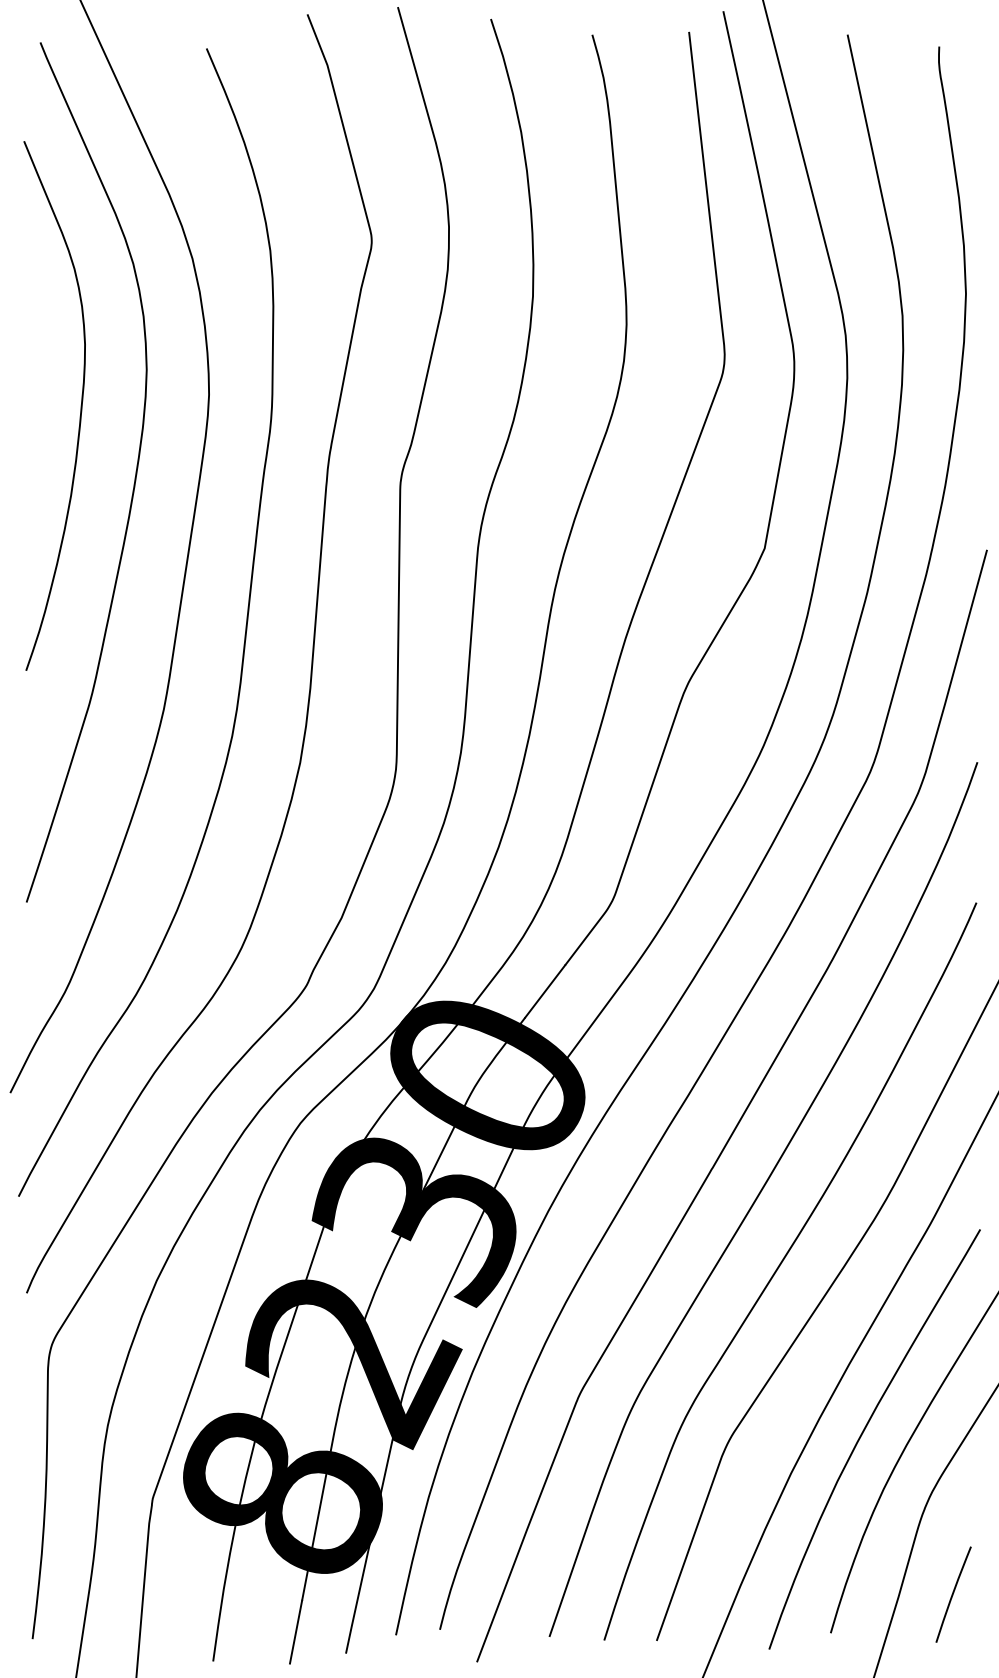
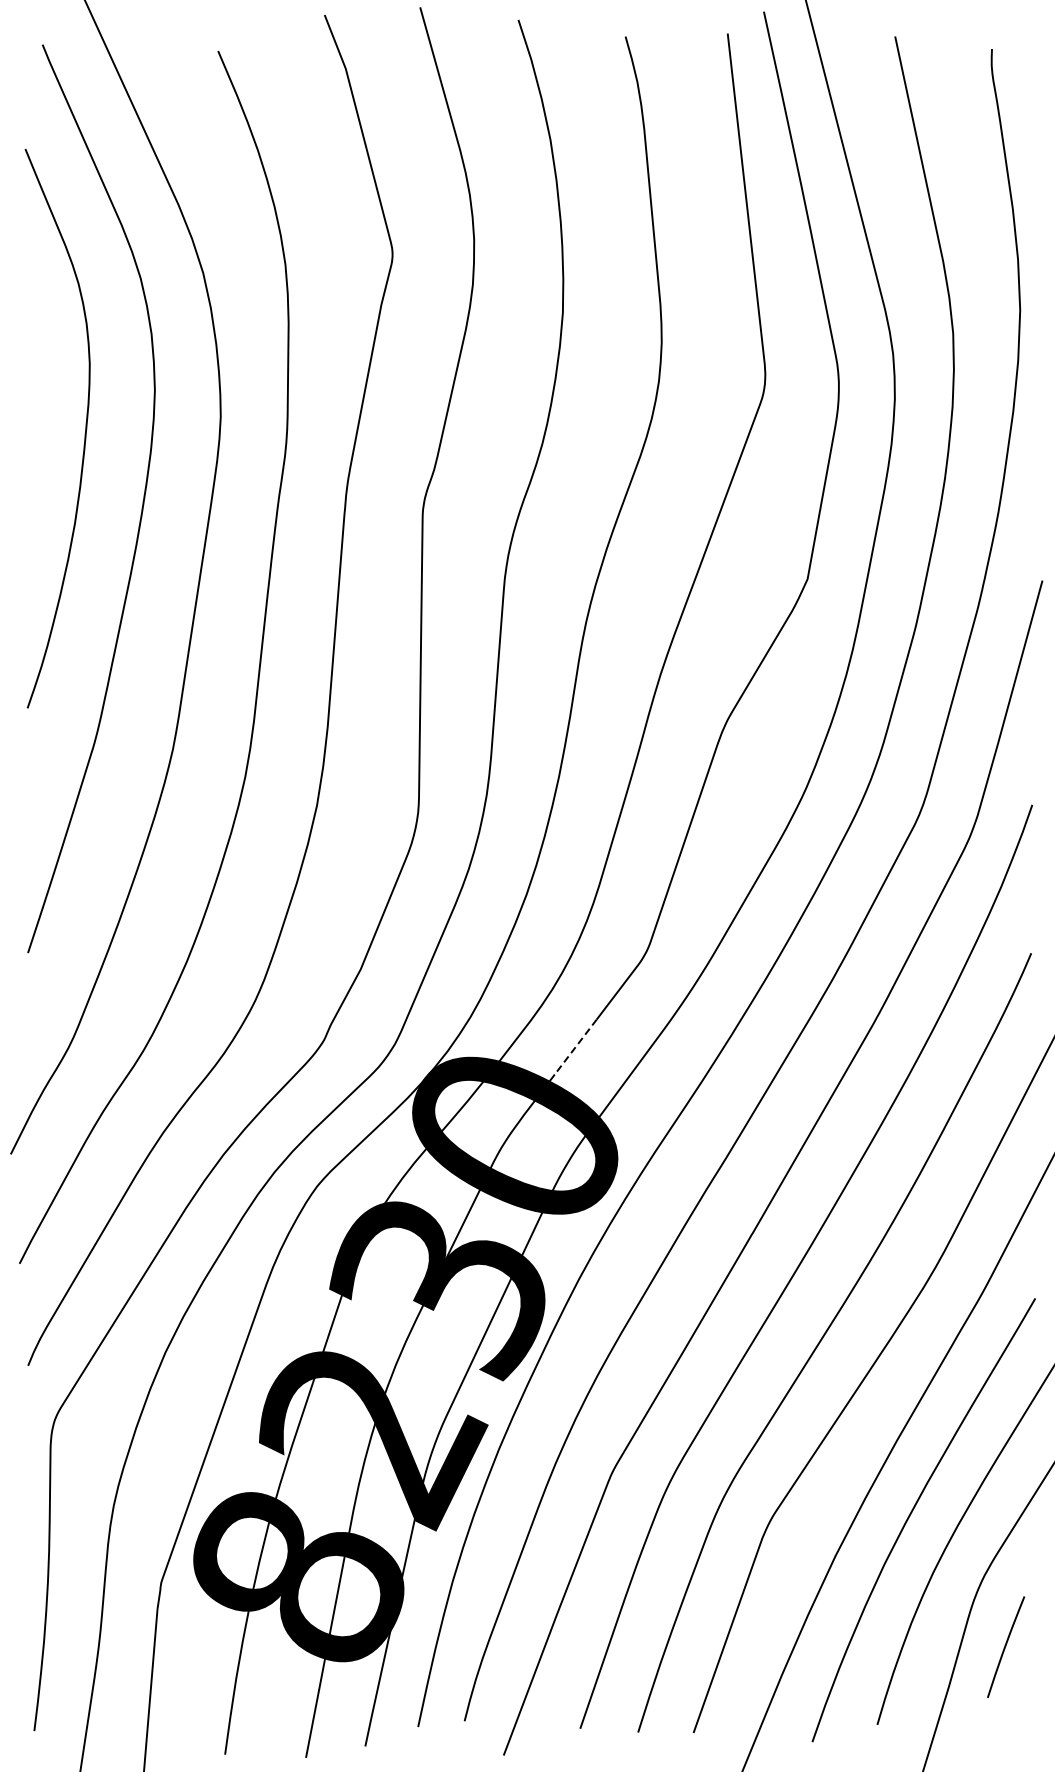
line: (545, 991) -> (576, 1047), solid -> dashed
curve: (953, 1594) -> (1005, 1646), moved

